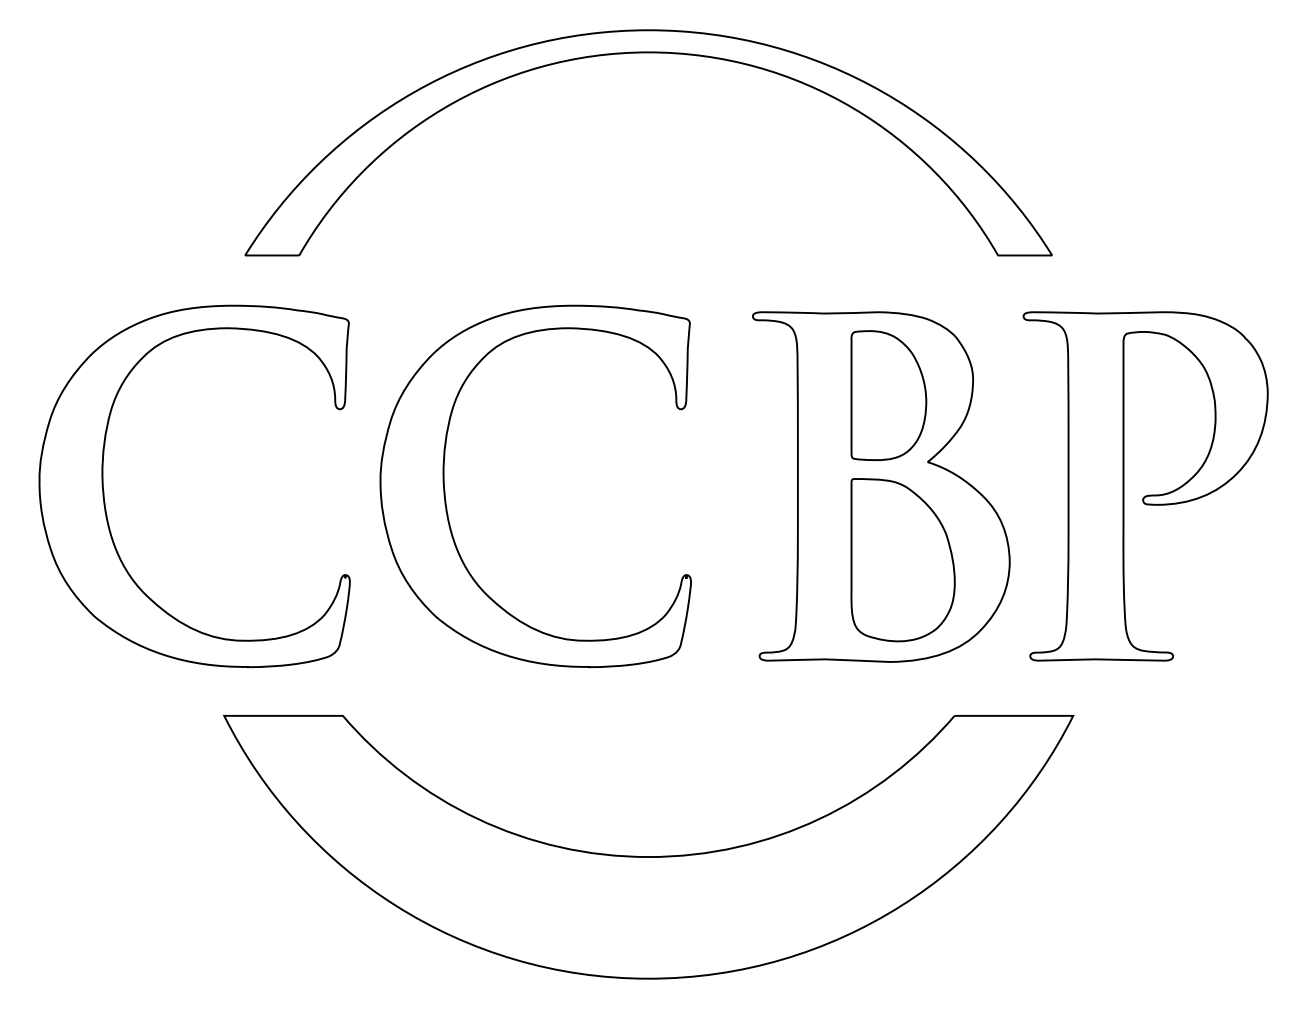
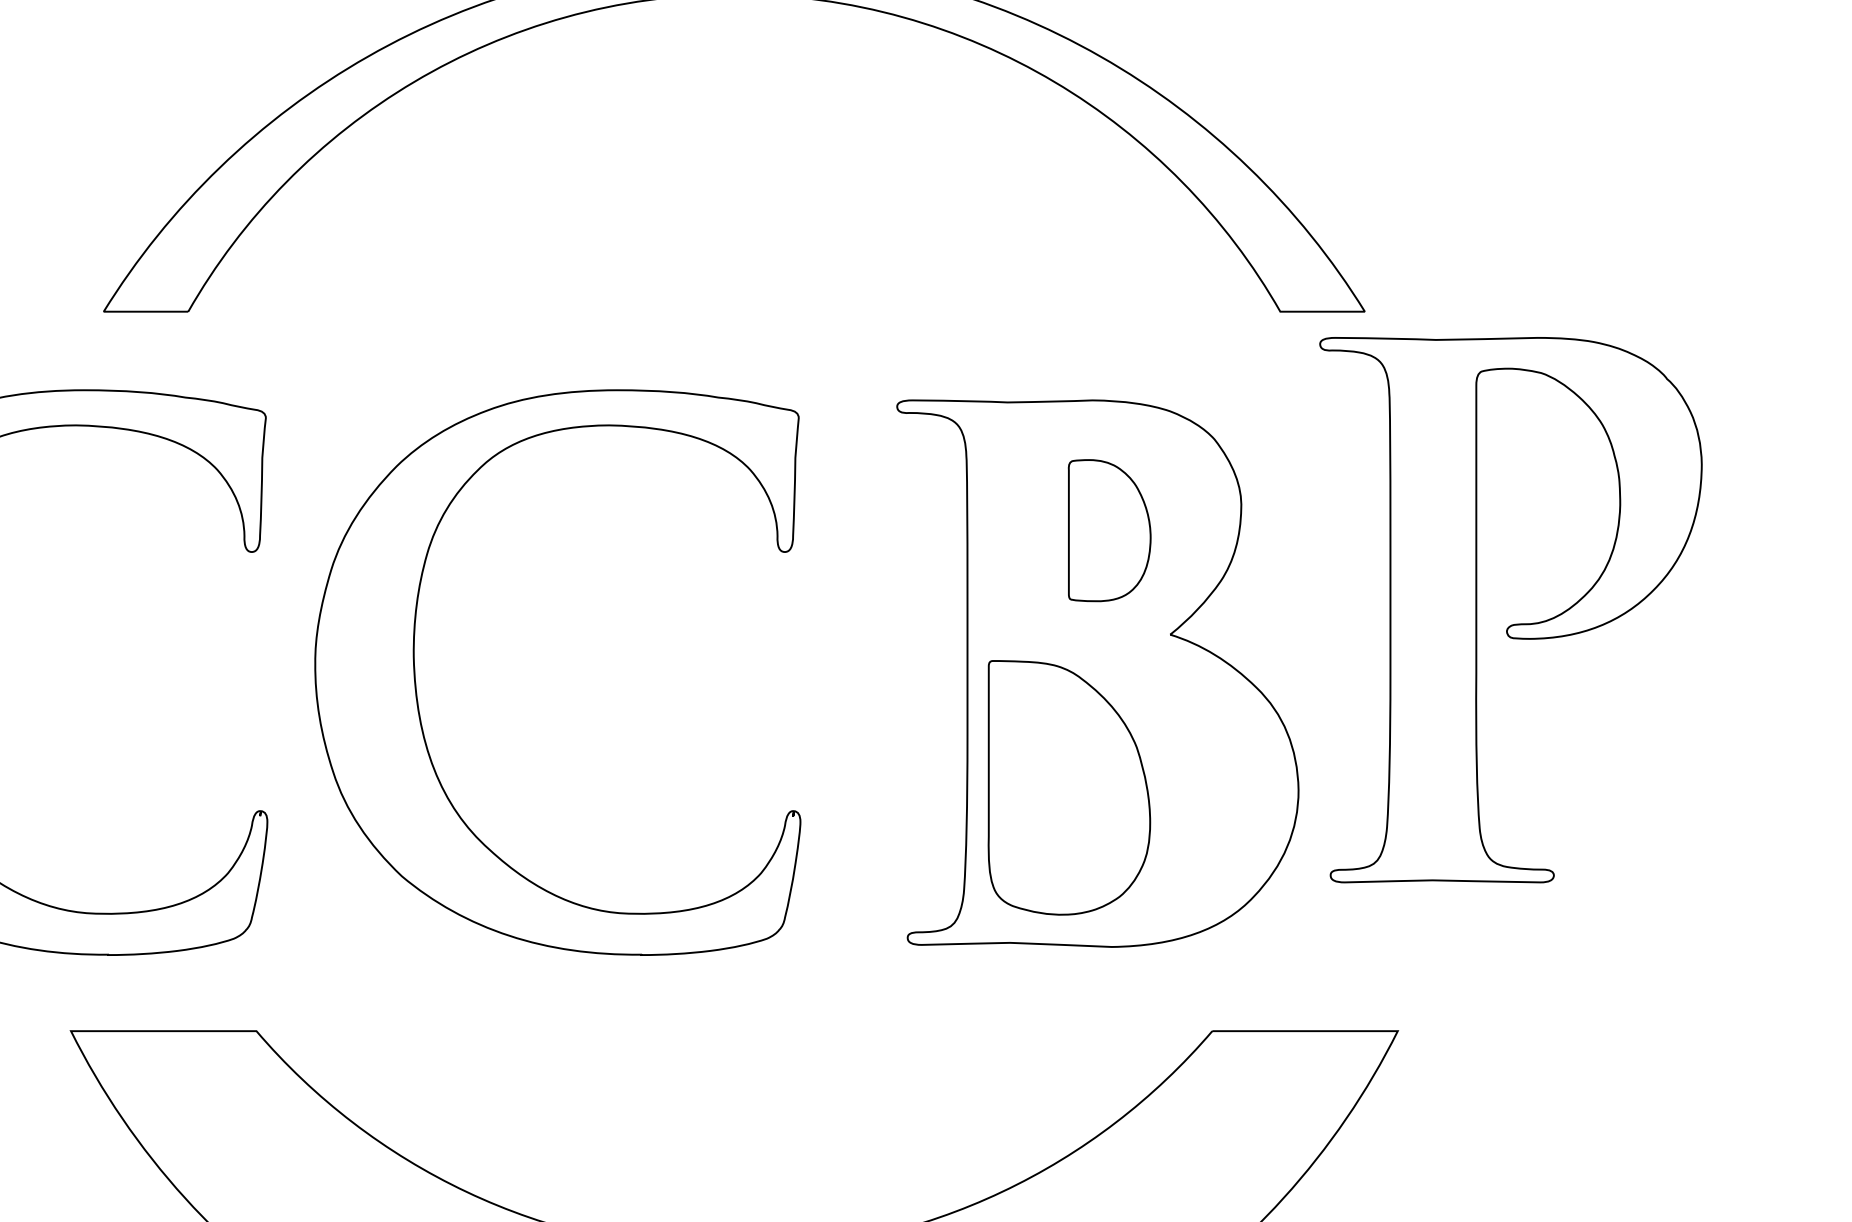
part: (888, 395) -> (1109, 530), size x0.7
part: (1148, 494) -> (1515, 622), moved
part: (902, 560) -> (1068, 788), moved

